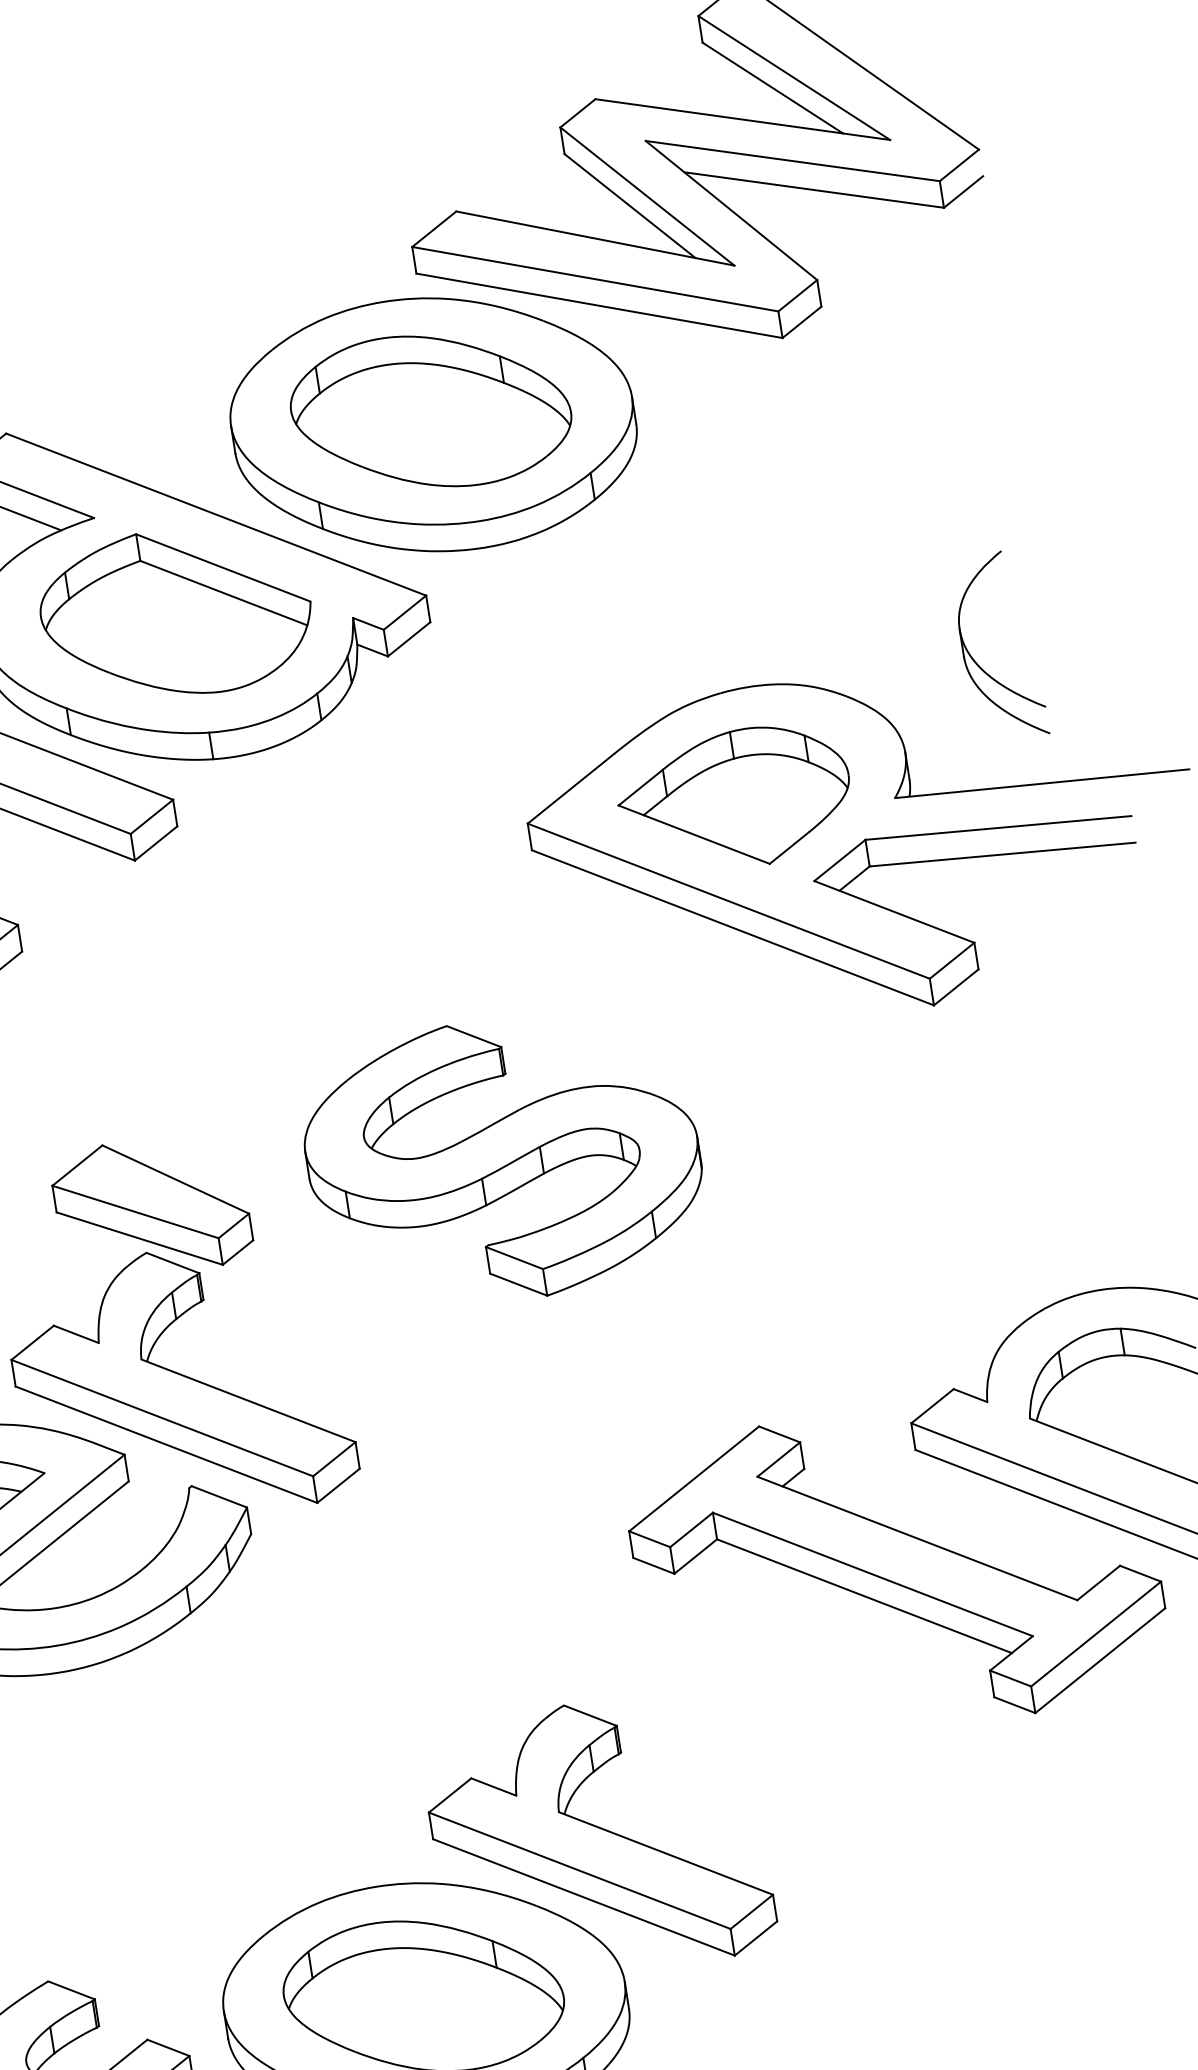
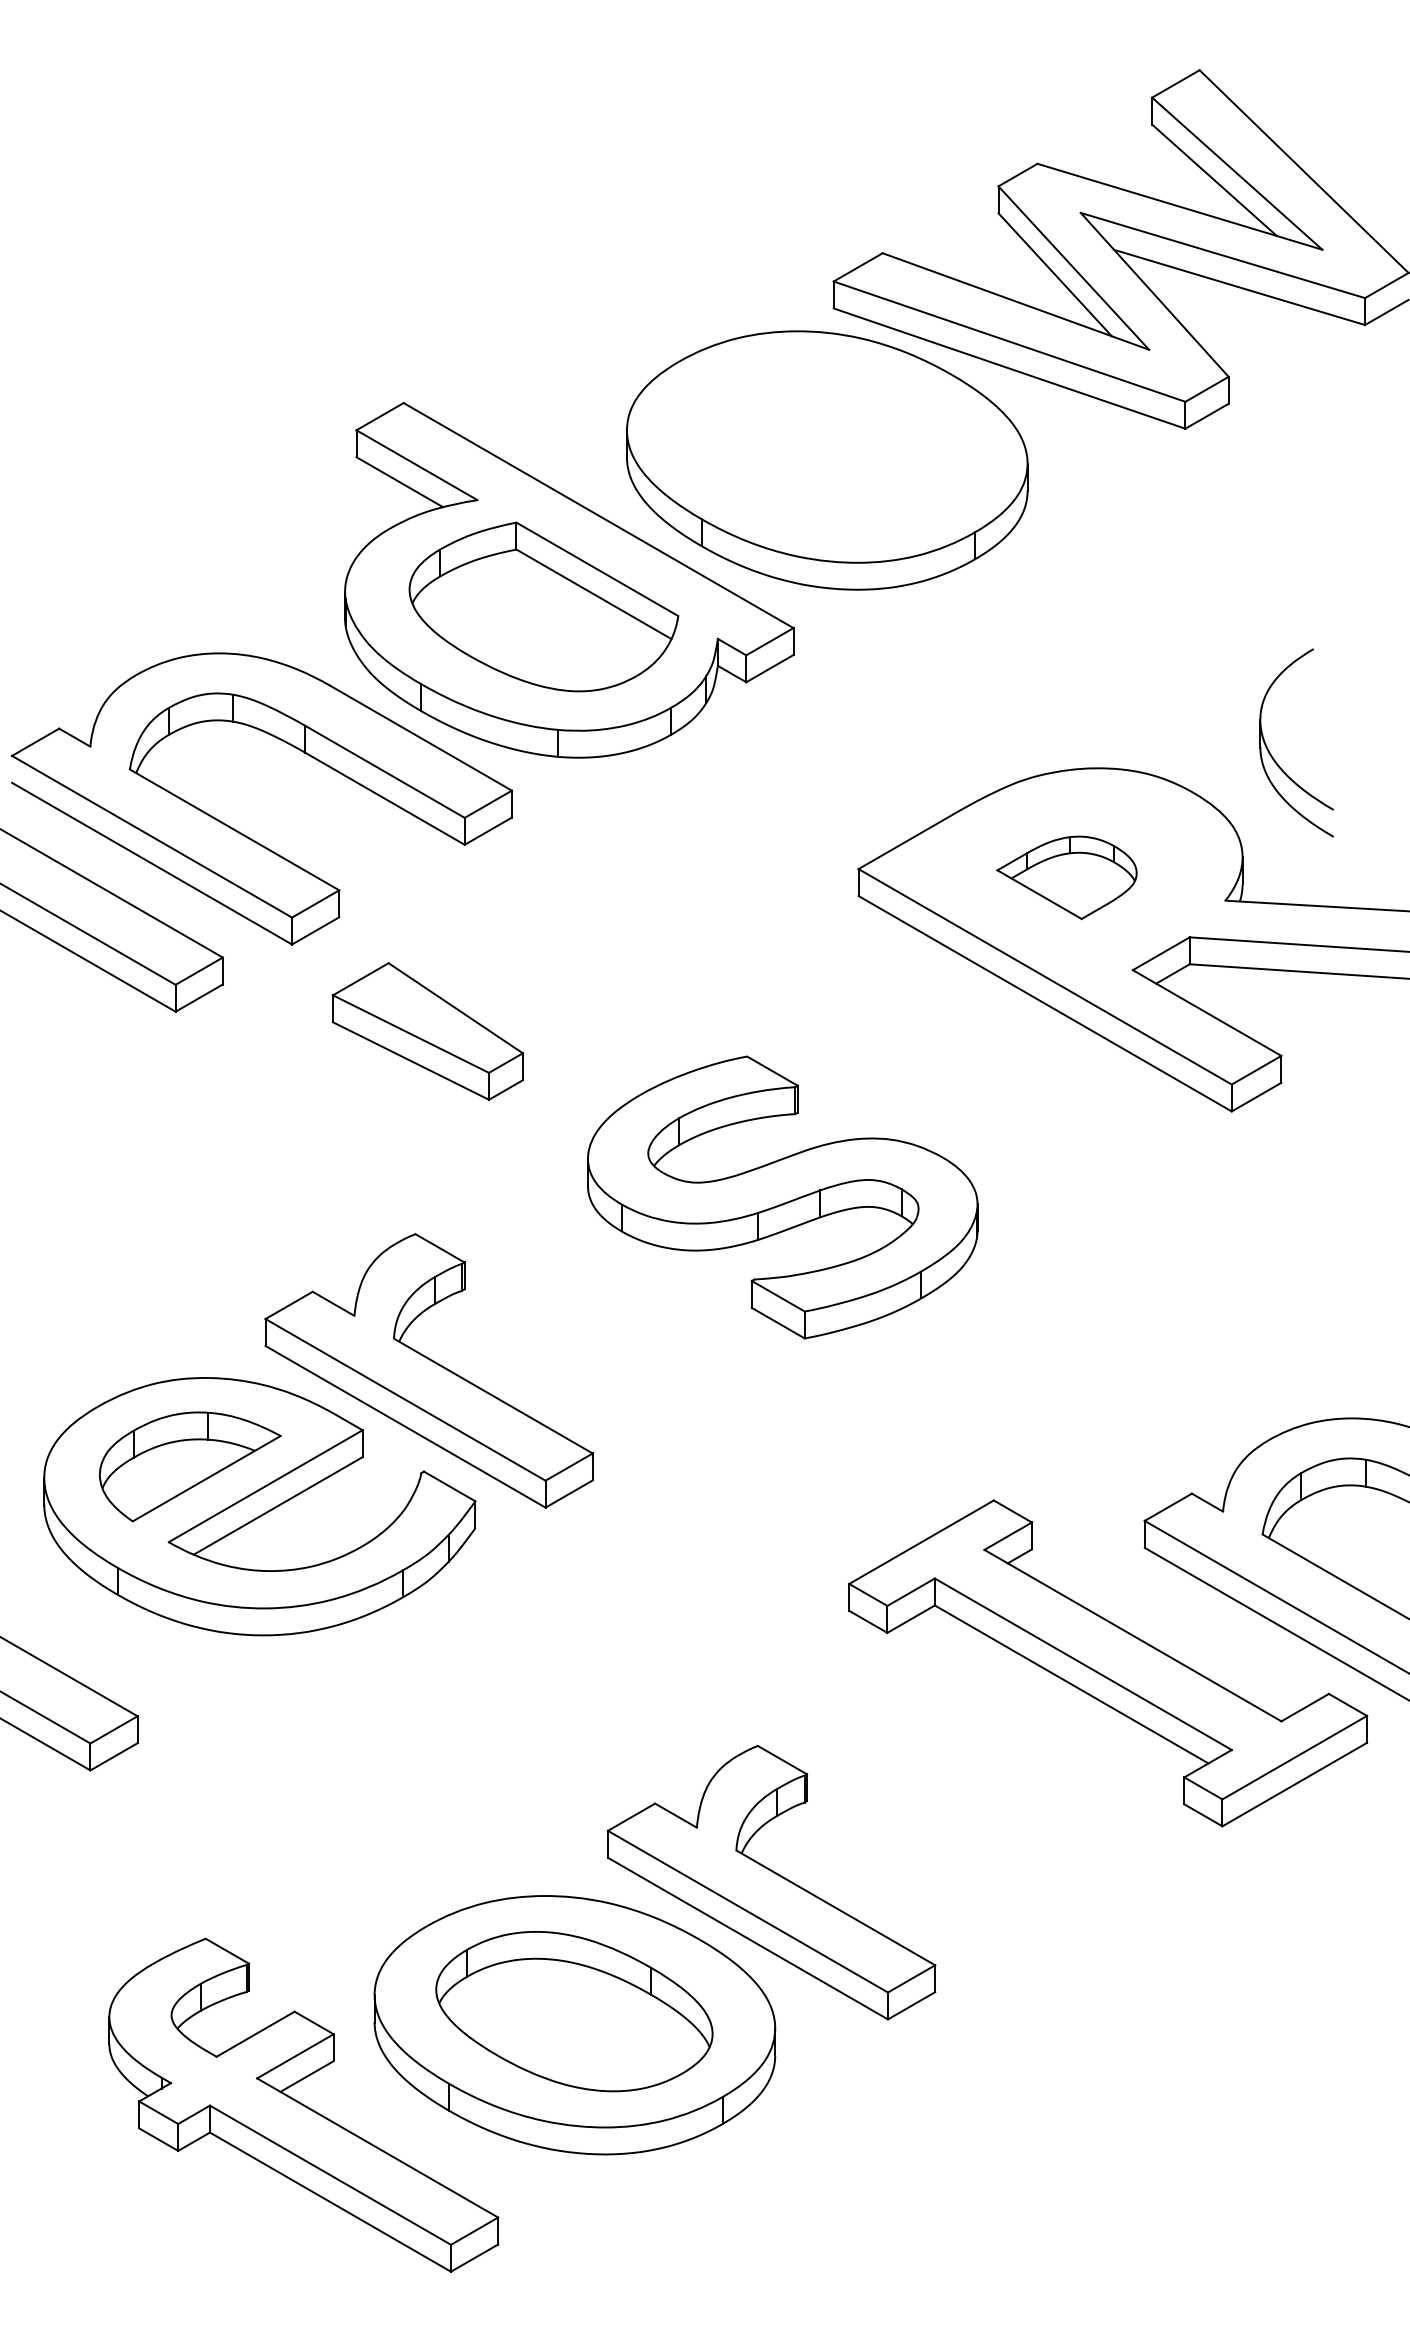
part: (430, 411) -> (826, 446), removed
part: (979, 665) -> (1274, 758), moved
part: (734, 799) -> (1066, 877), size x0.6
part: (151, 1206) -> (427, 1031), moved

